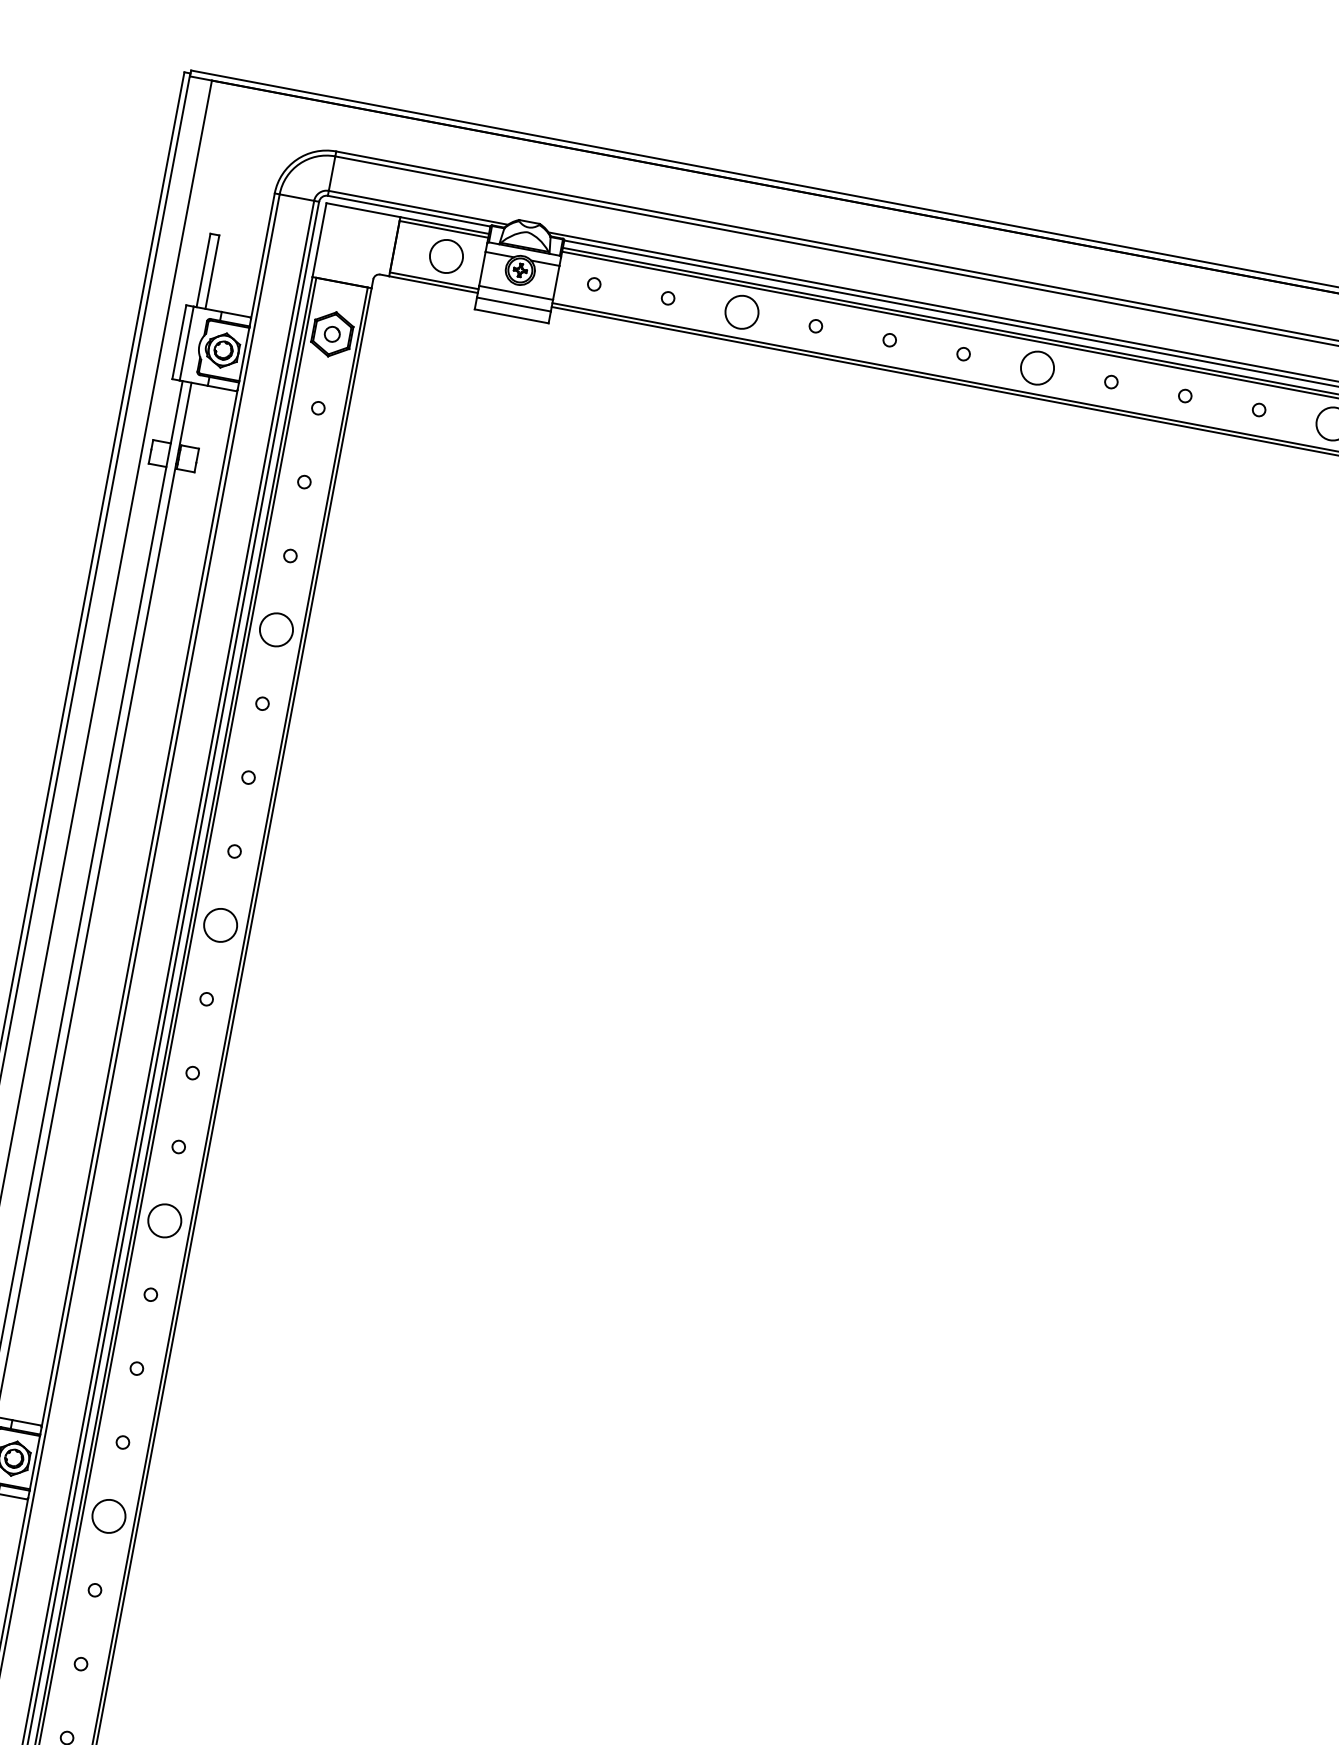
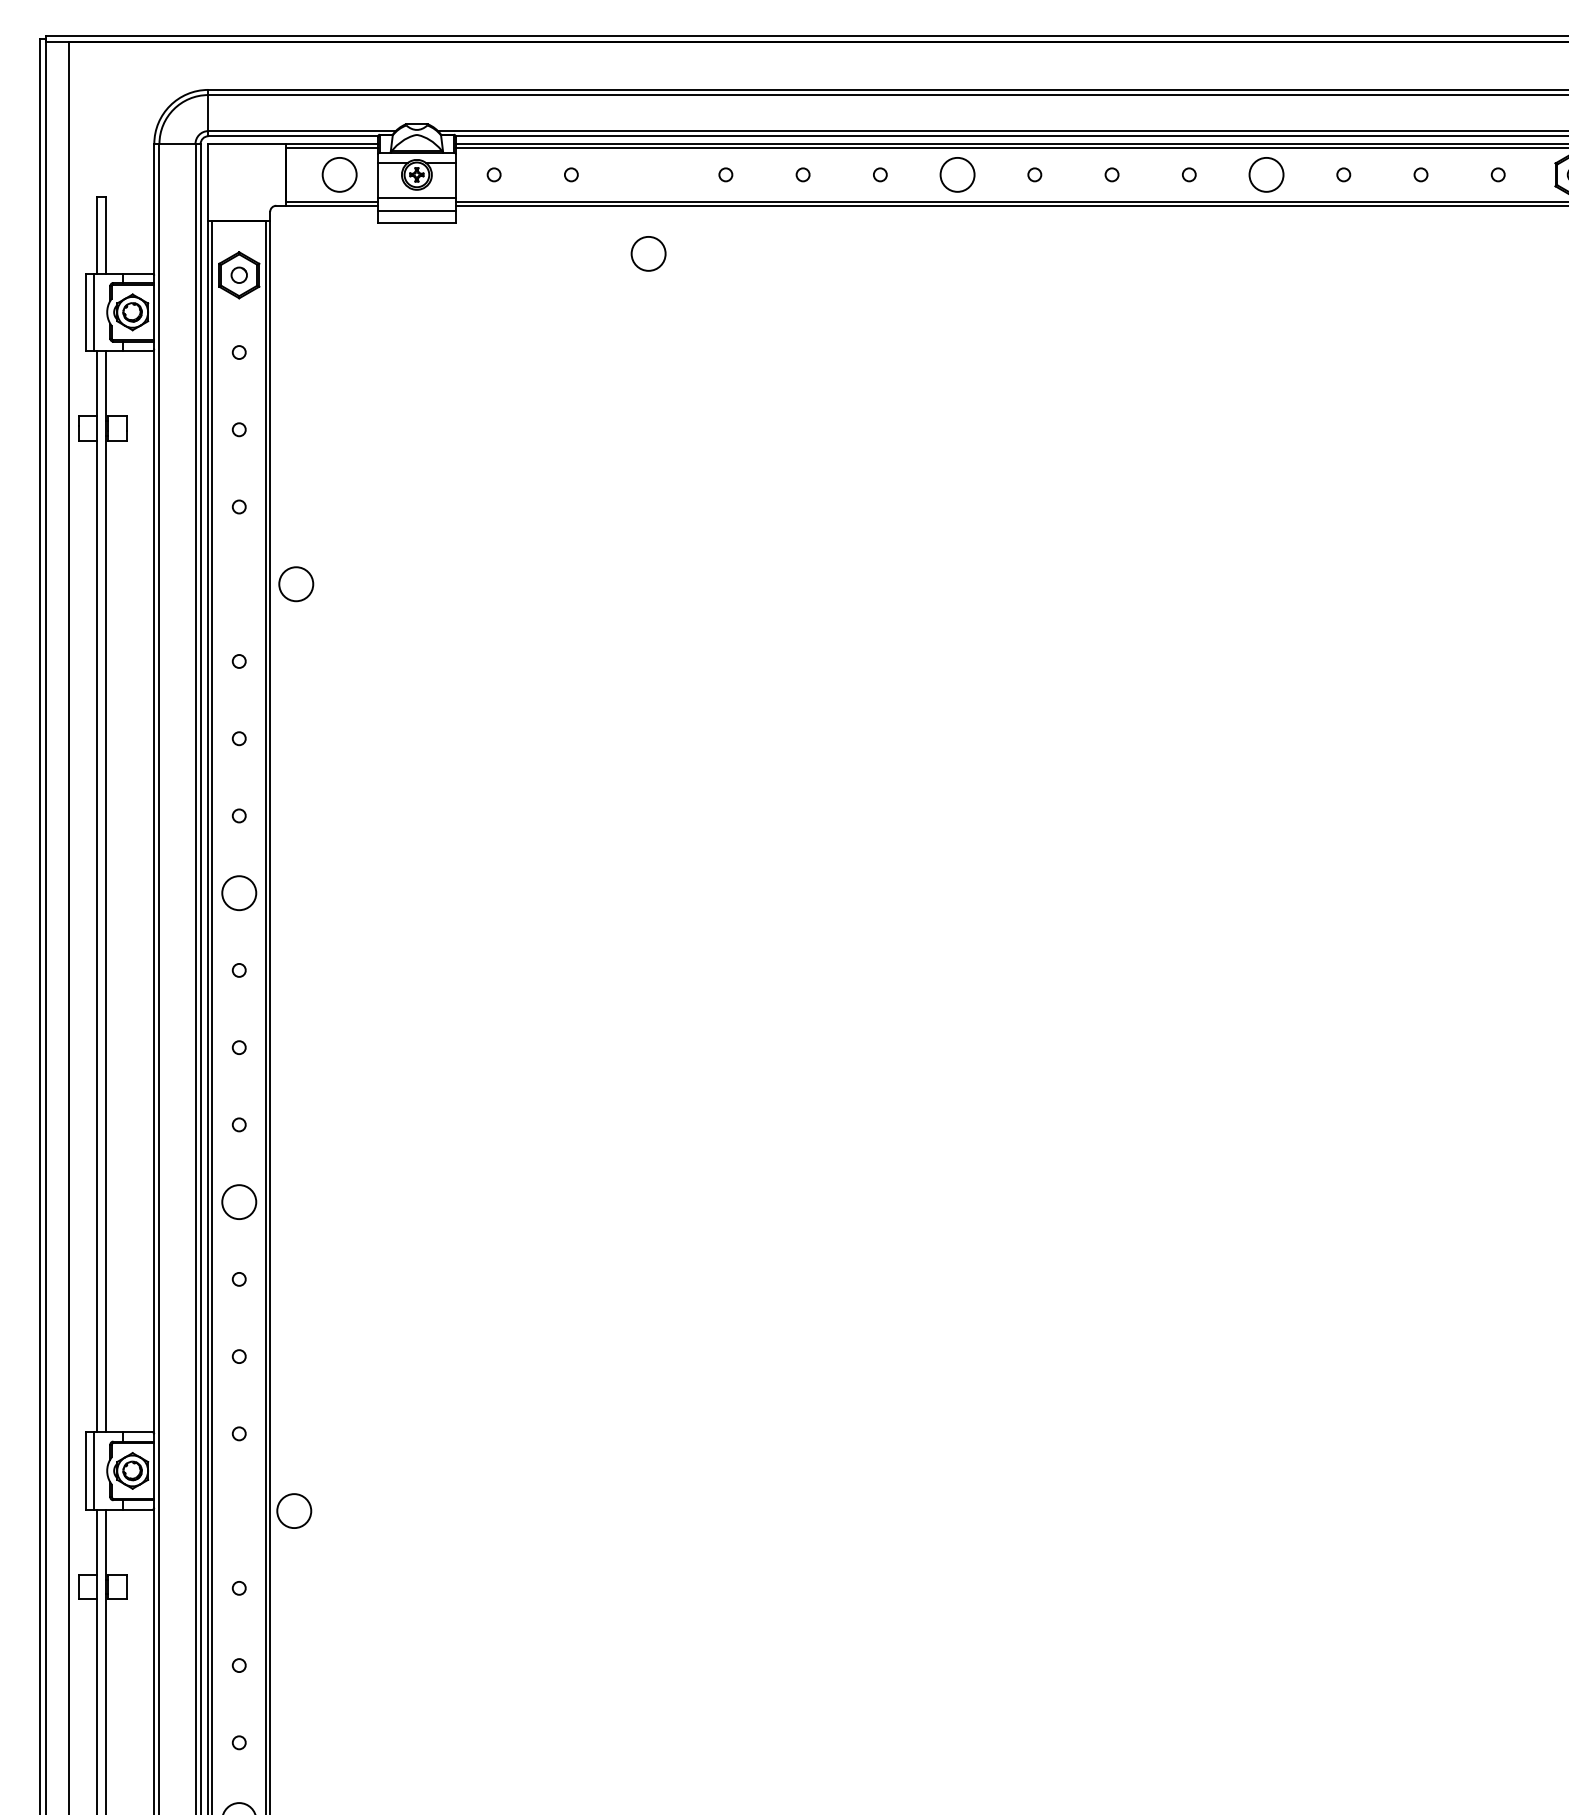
circle: (741, 311) -> (648, 253), moved
circle: (276, 630) -> (296, 584), moved
circle: (109, 1515) -> (294, 1510), moved

